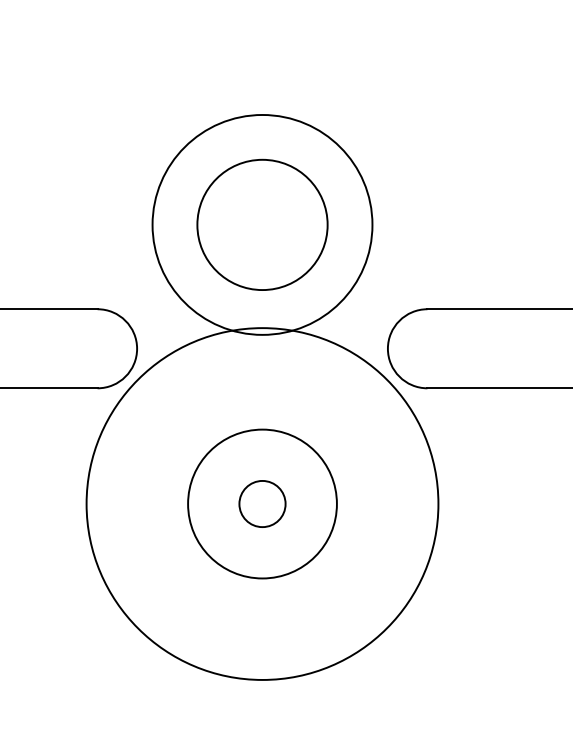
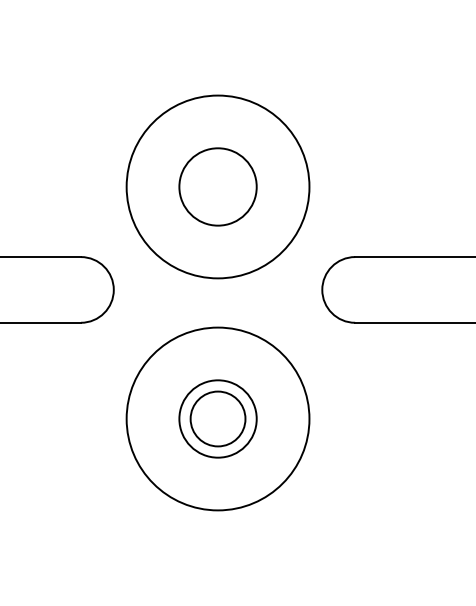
circle: (261, 224) -> (217, 186), size x0.71
circle: (261, 503) -> (217, 418), size x0.62
circle: (261, 503) -> (217, 418), size x0.62
circle: (261, 503) -> (217, 418), size x1.43

